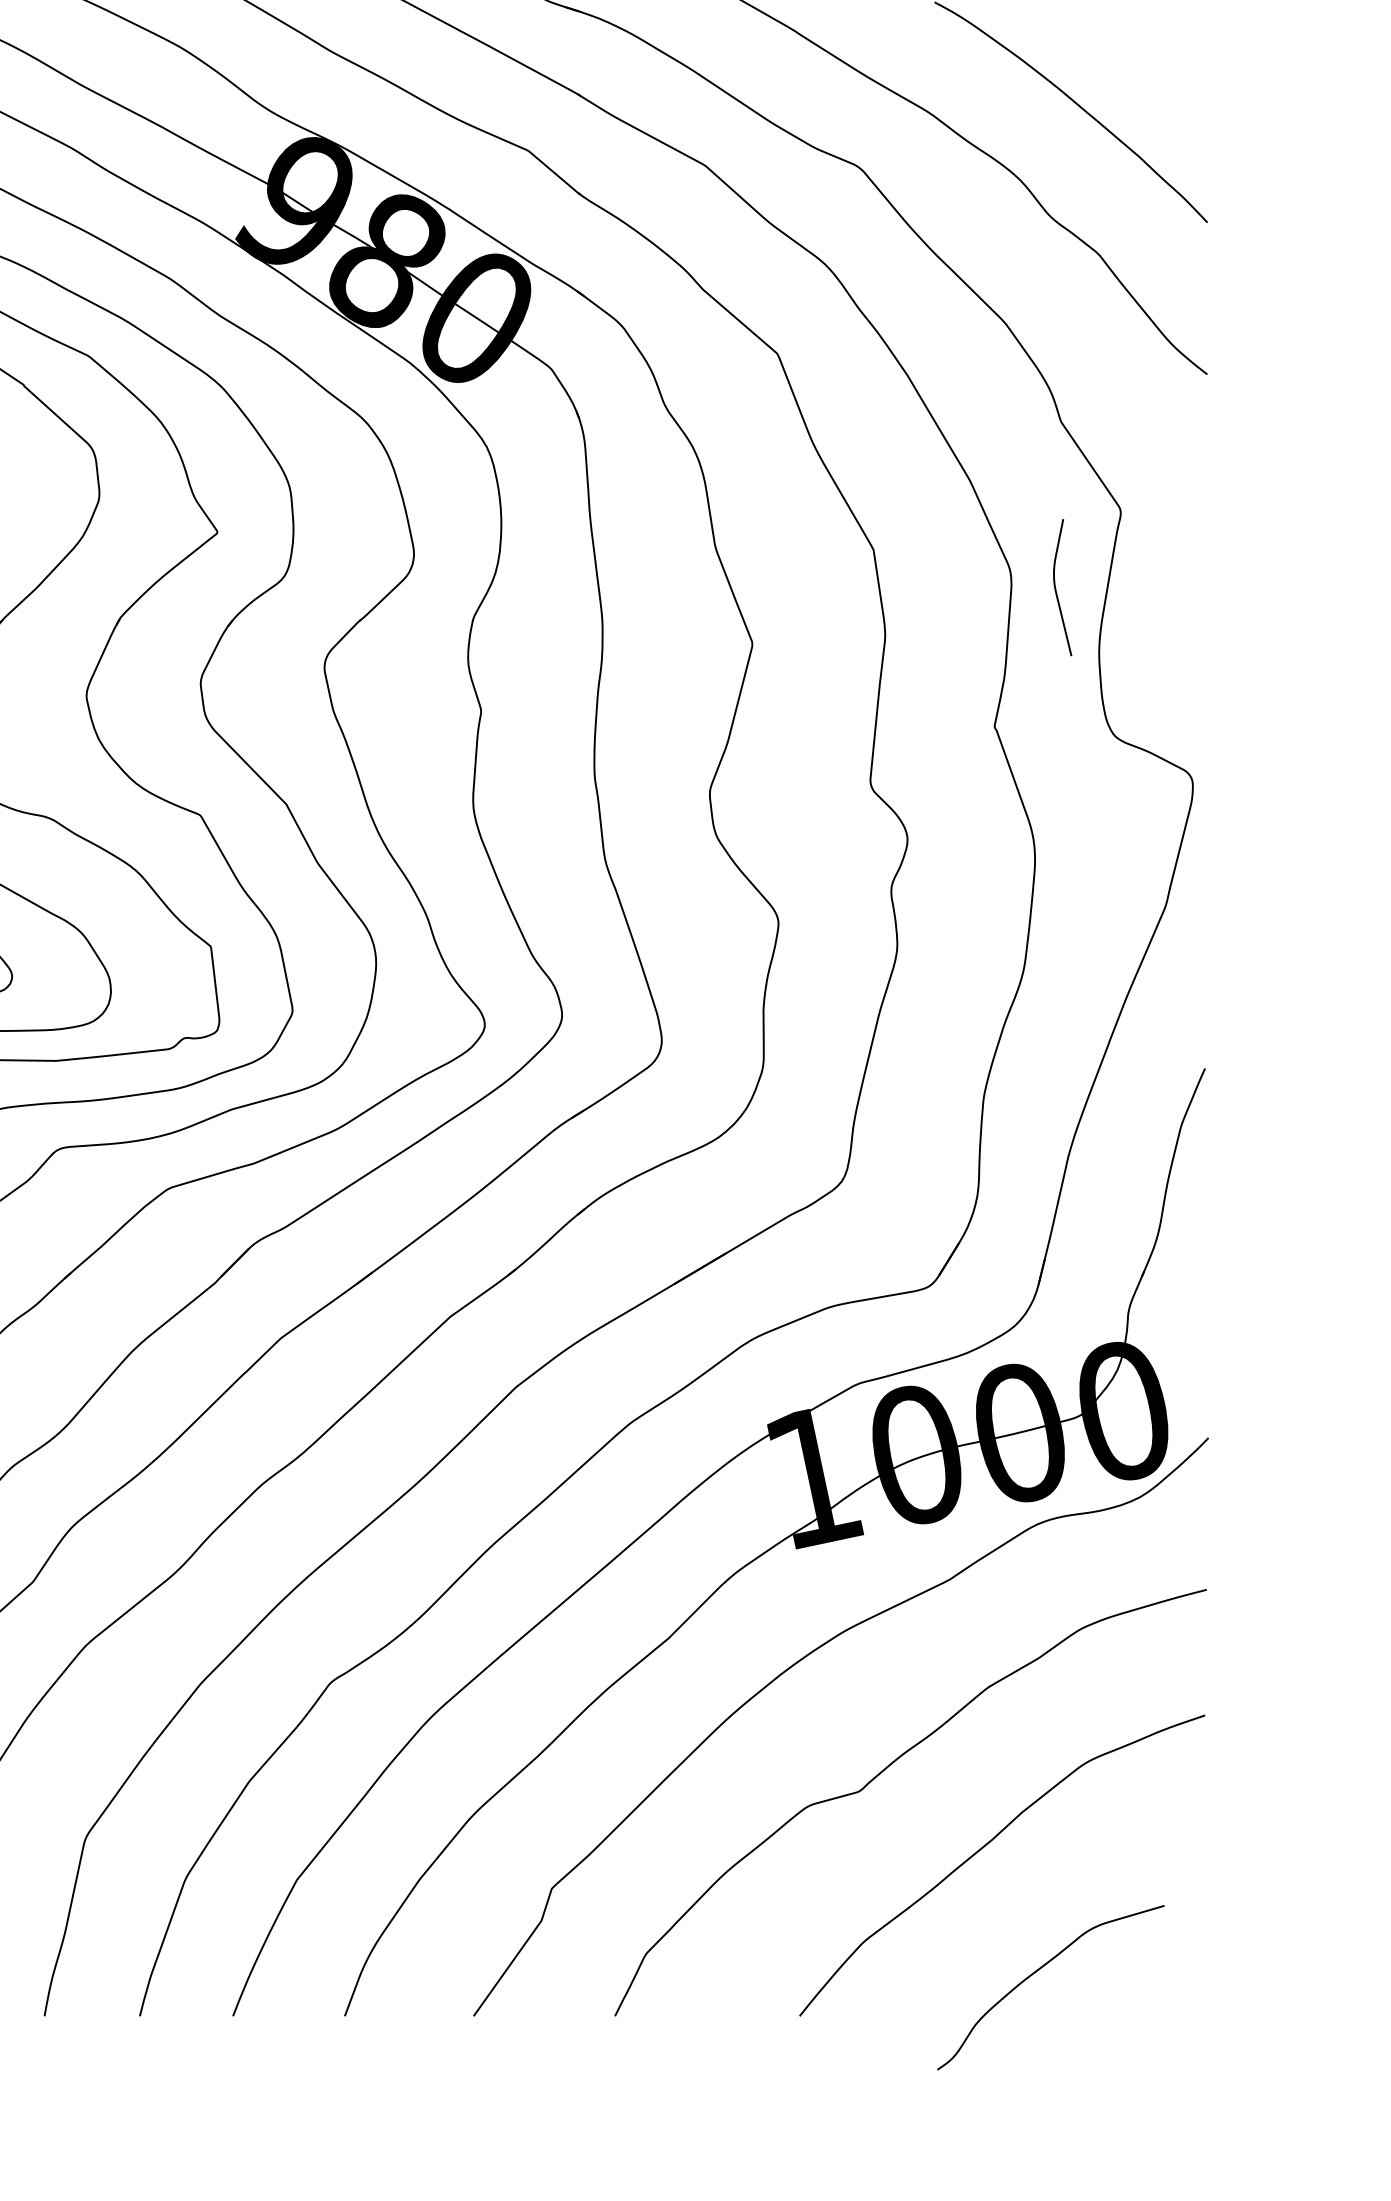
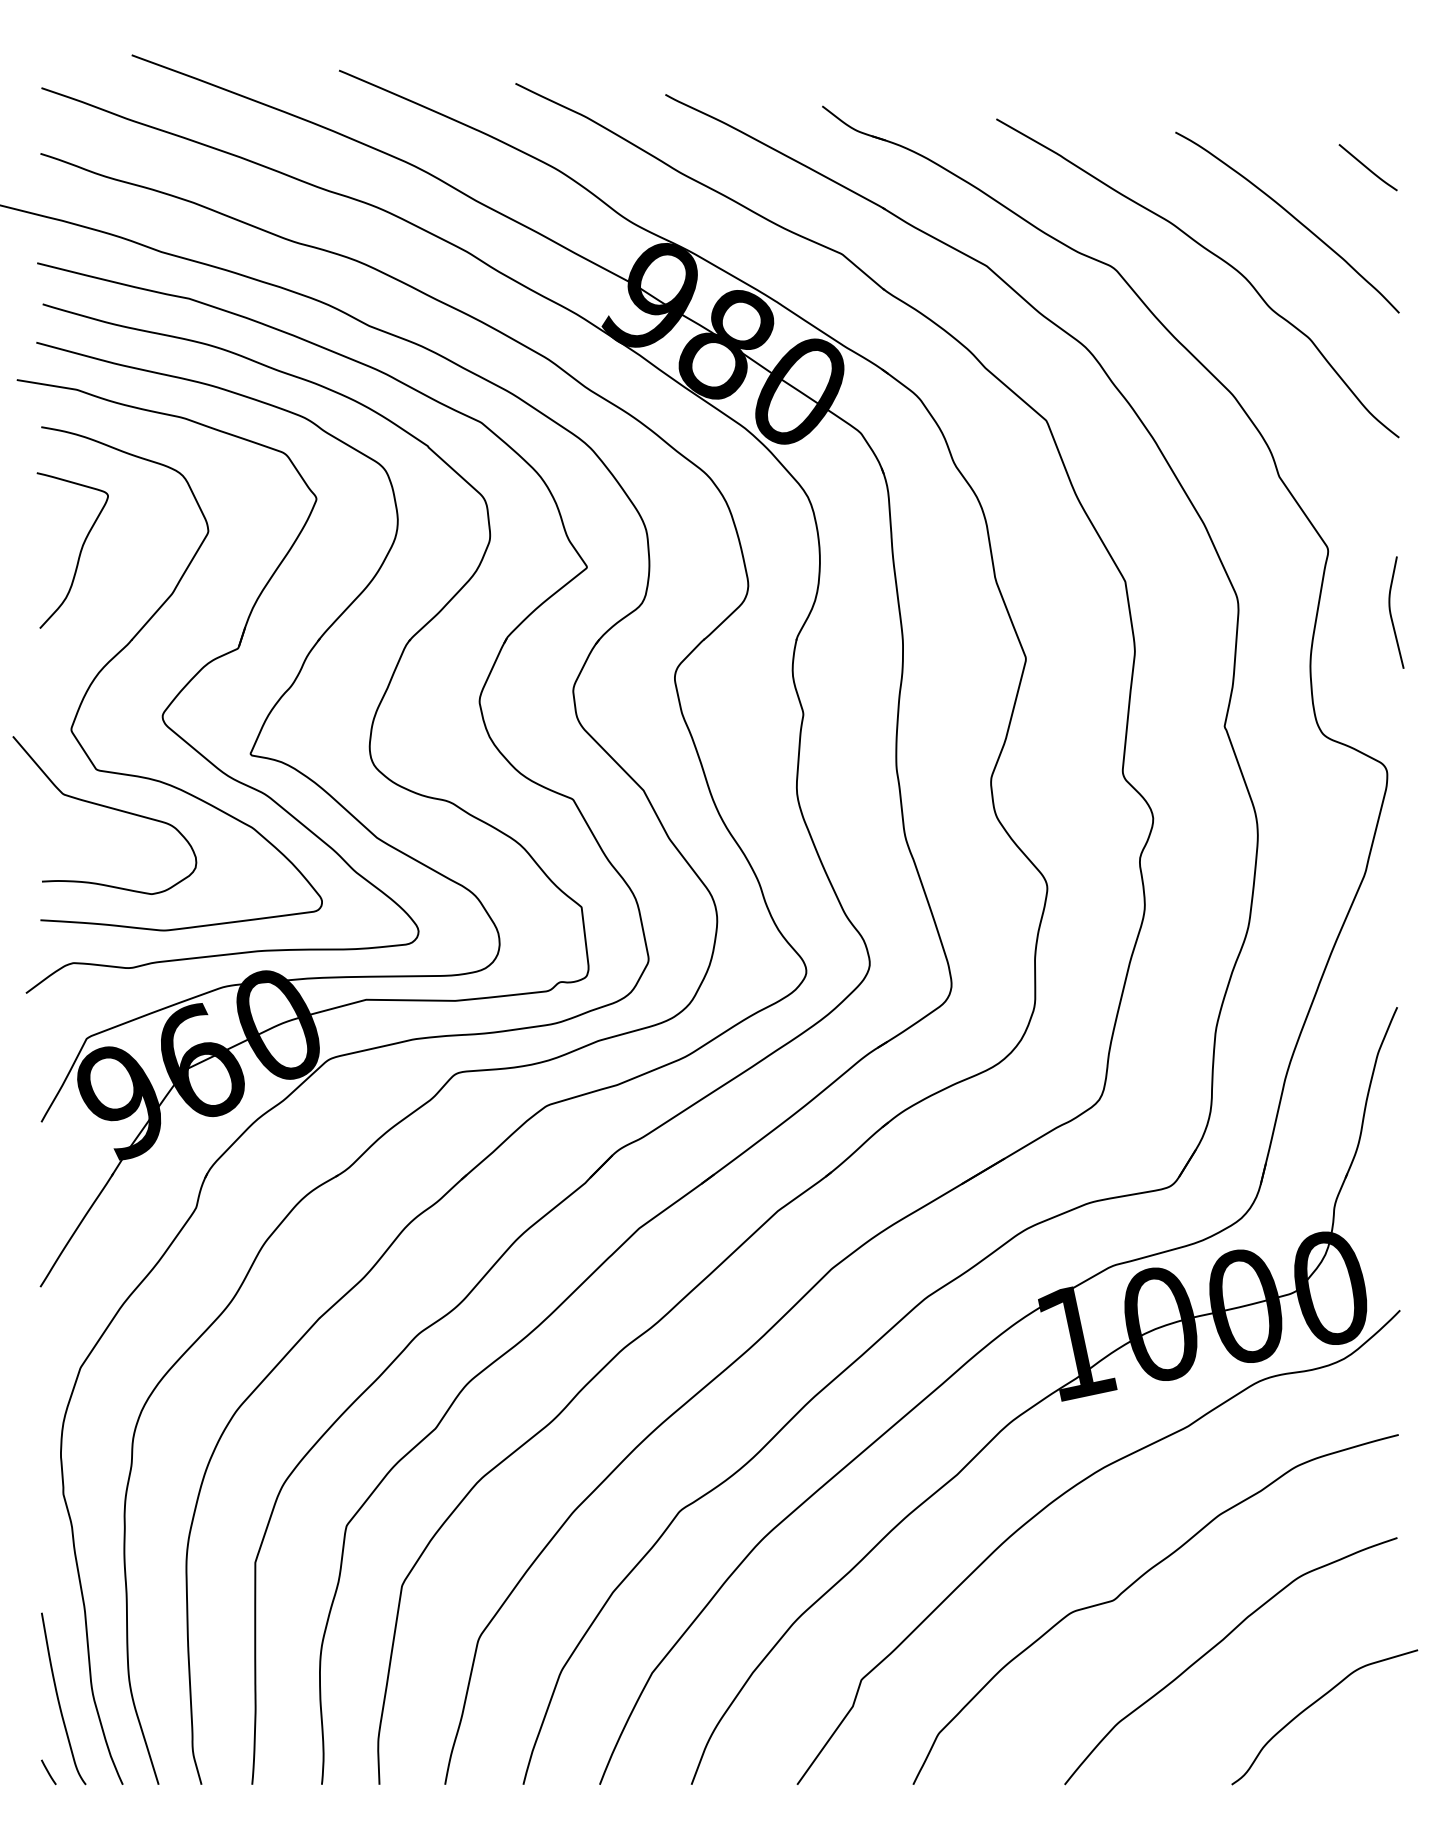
curve: (1168, 45) -> (1367, 167), added
curve: (1056, 587) -> (1391, 612), moved
curve: (1039, 1970) -> (1315, 1703), moved

